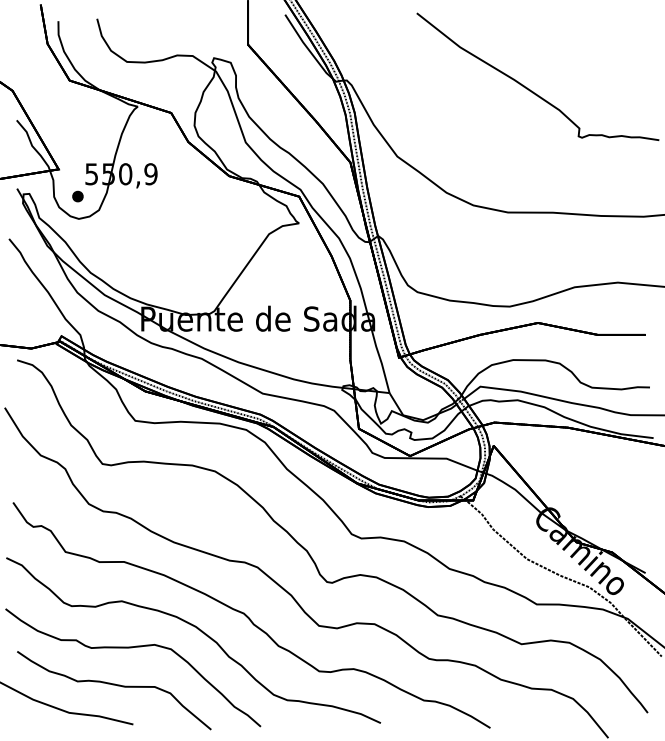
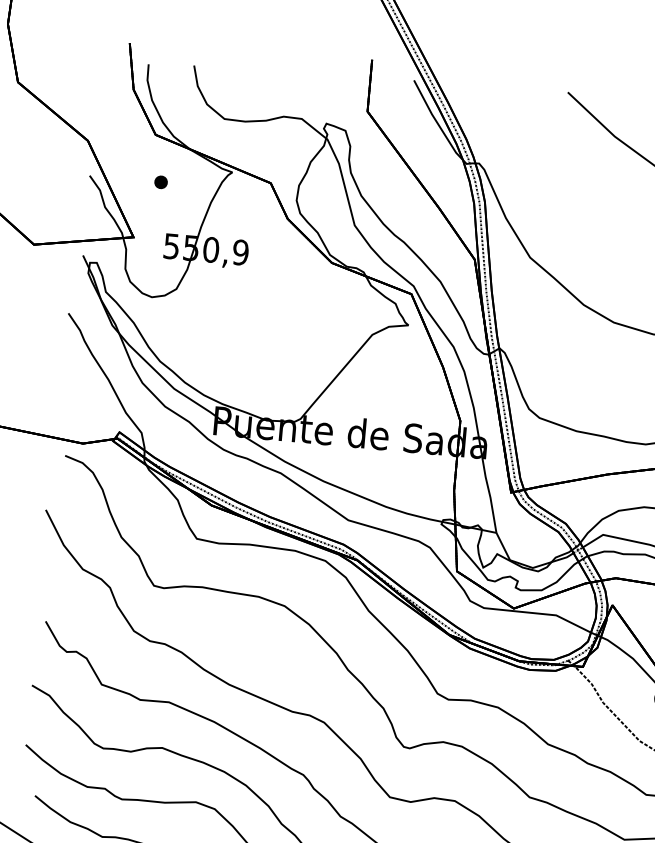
part: (77, 196) -> (160, 182), moved

